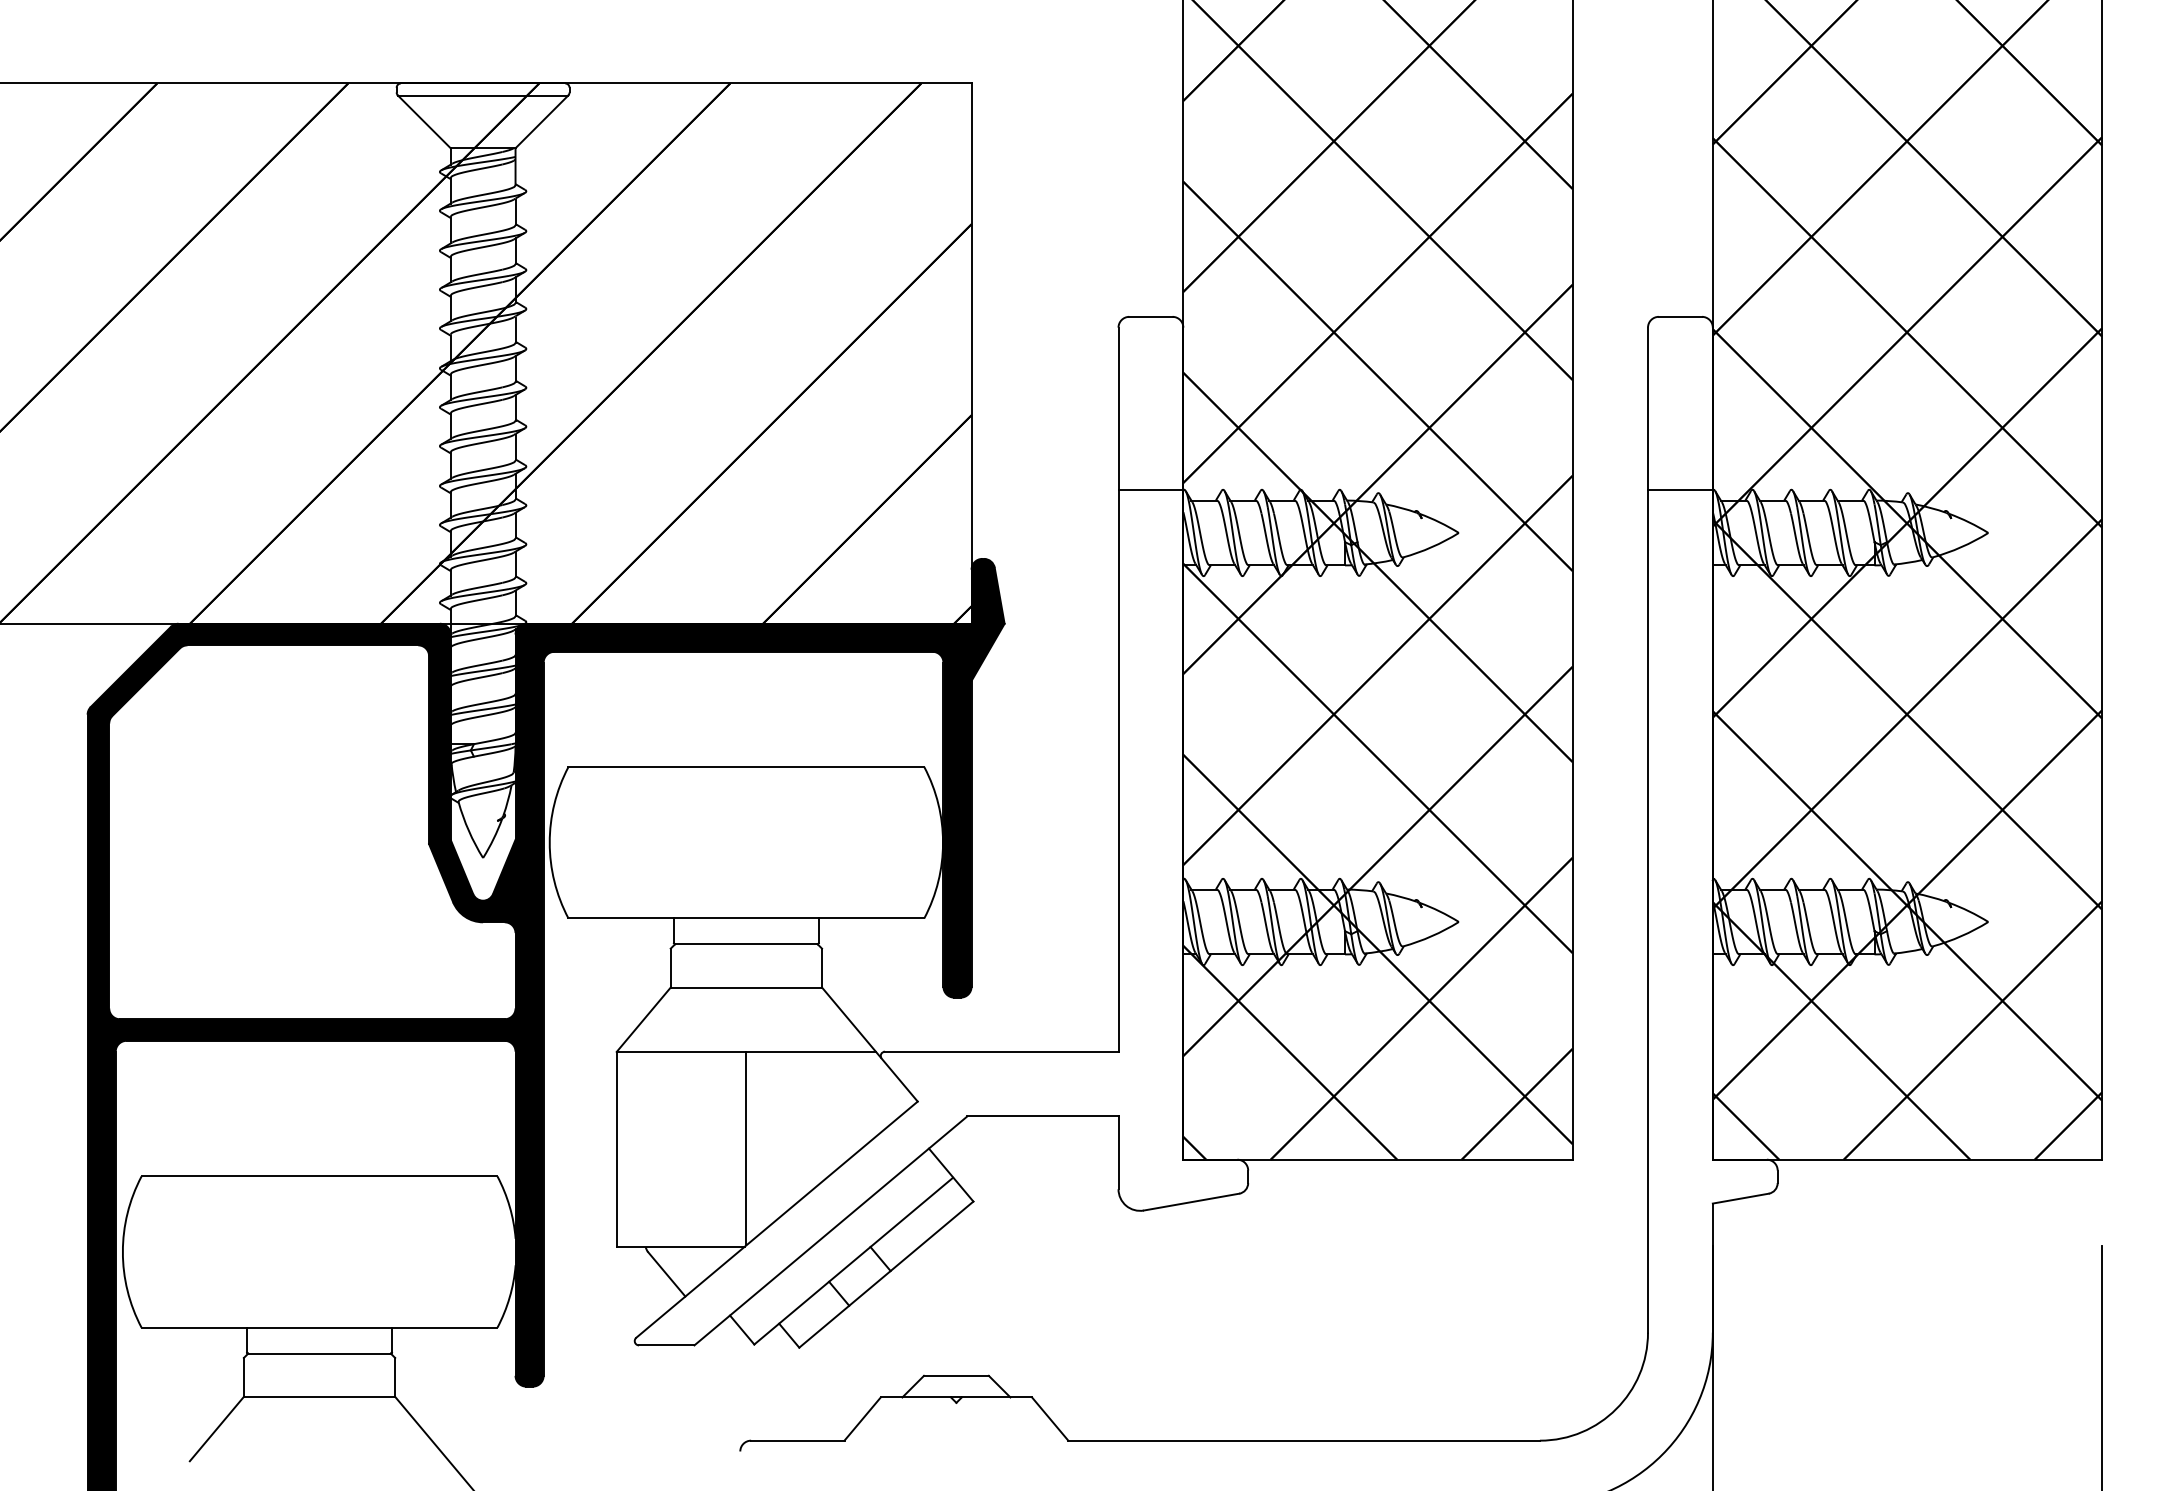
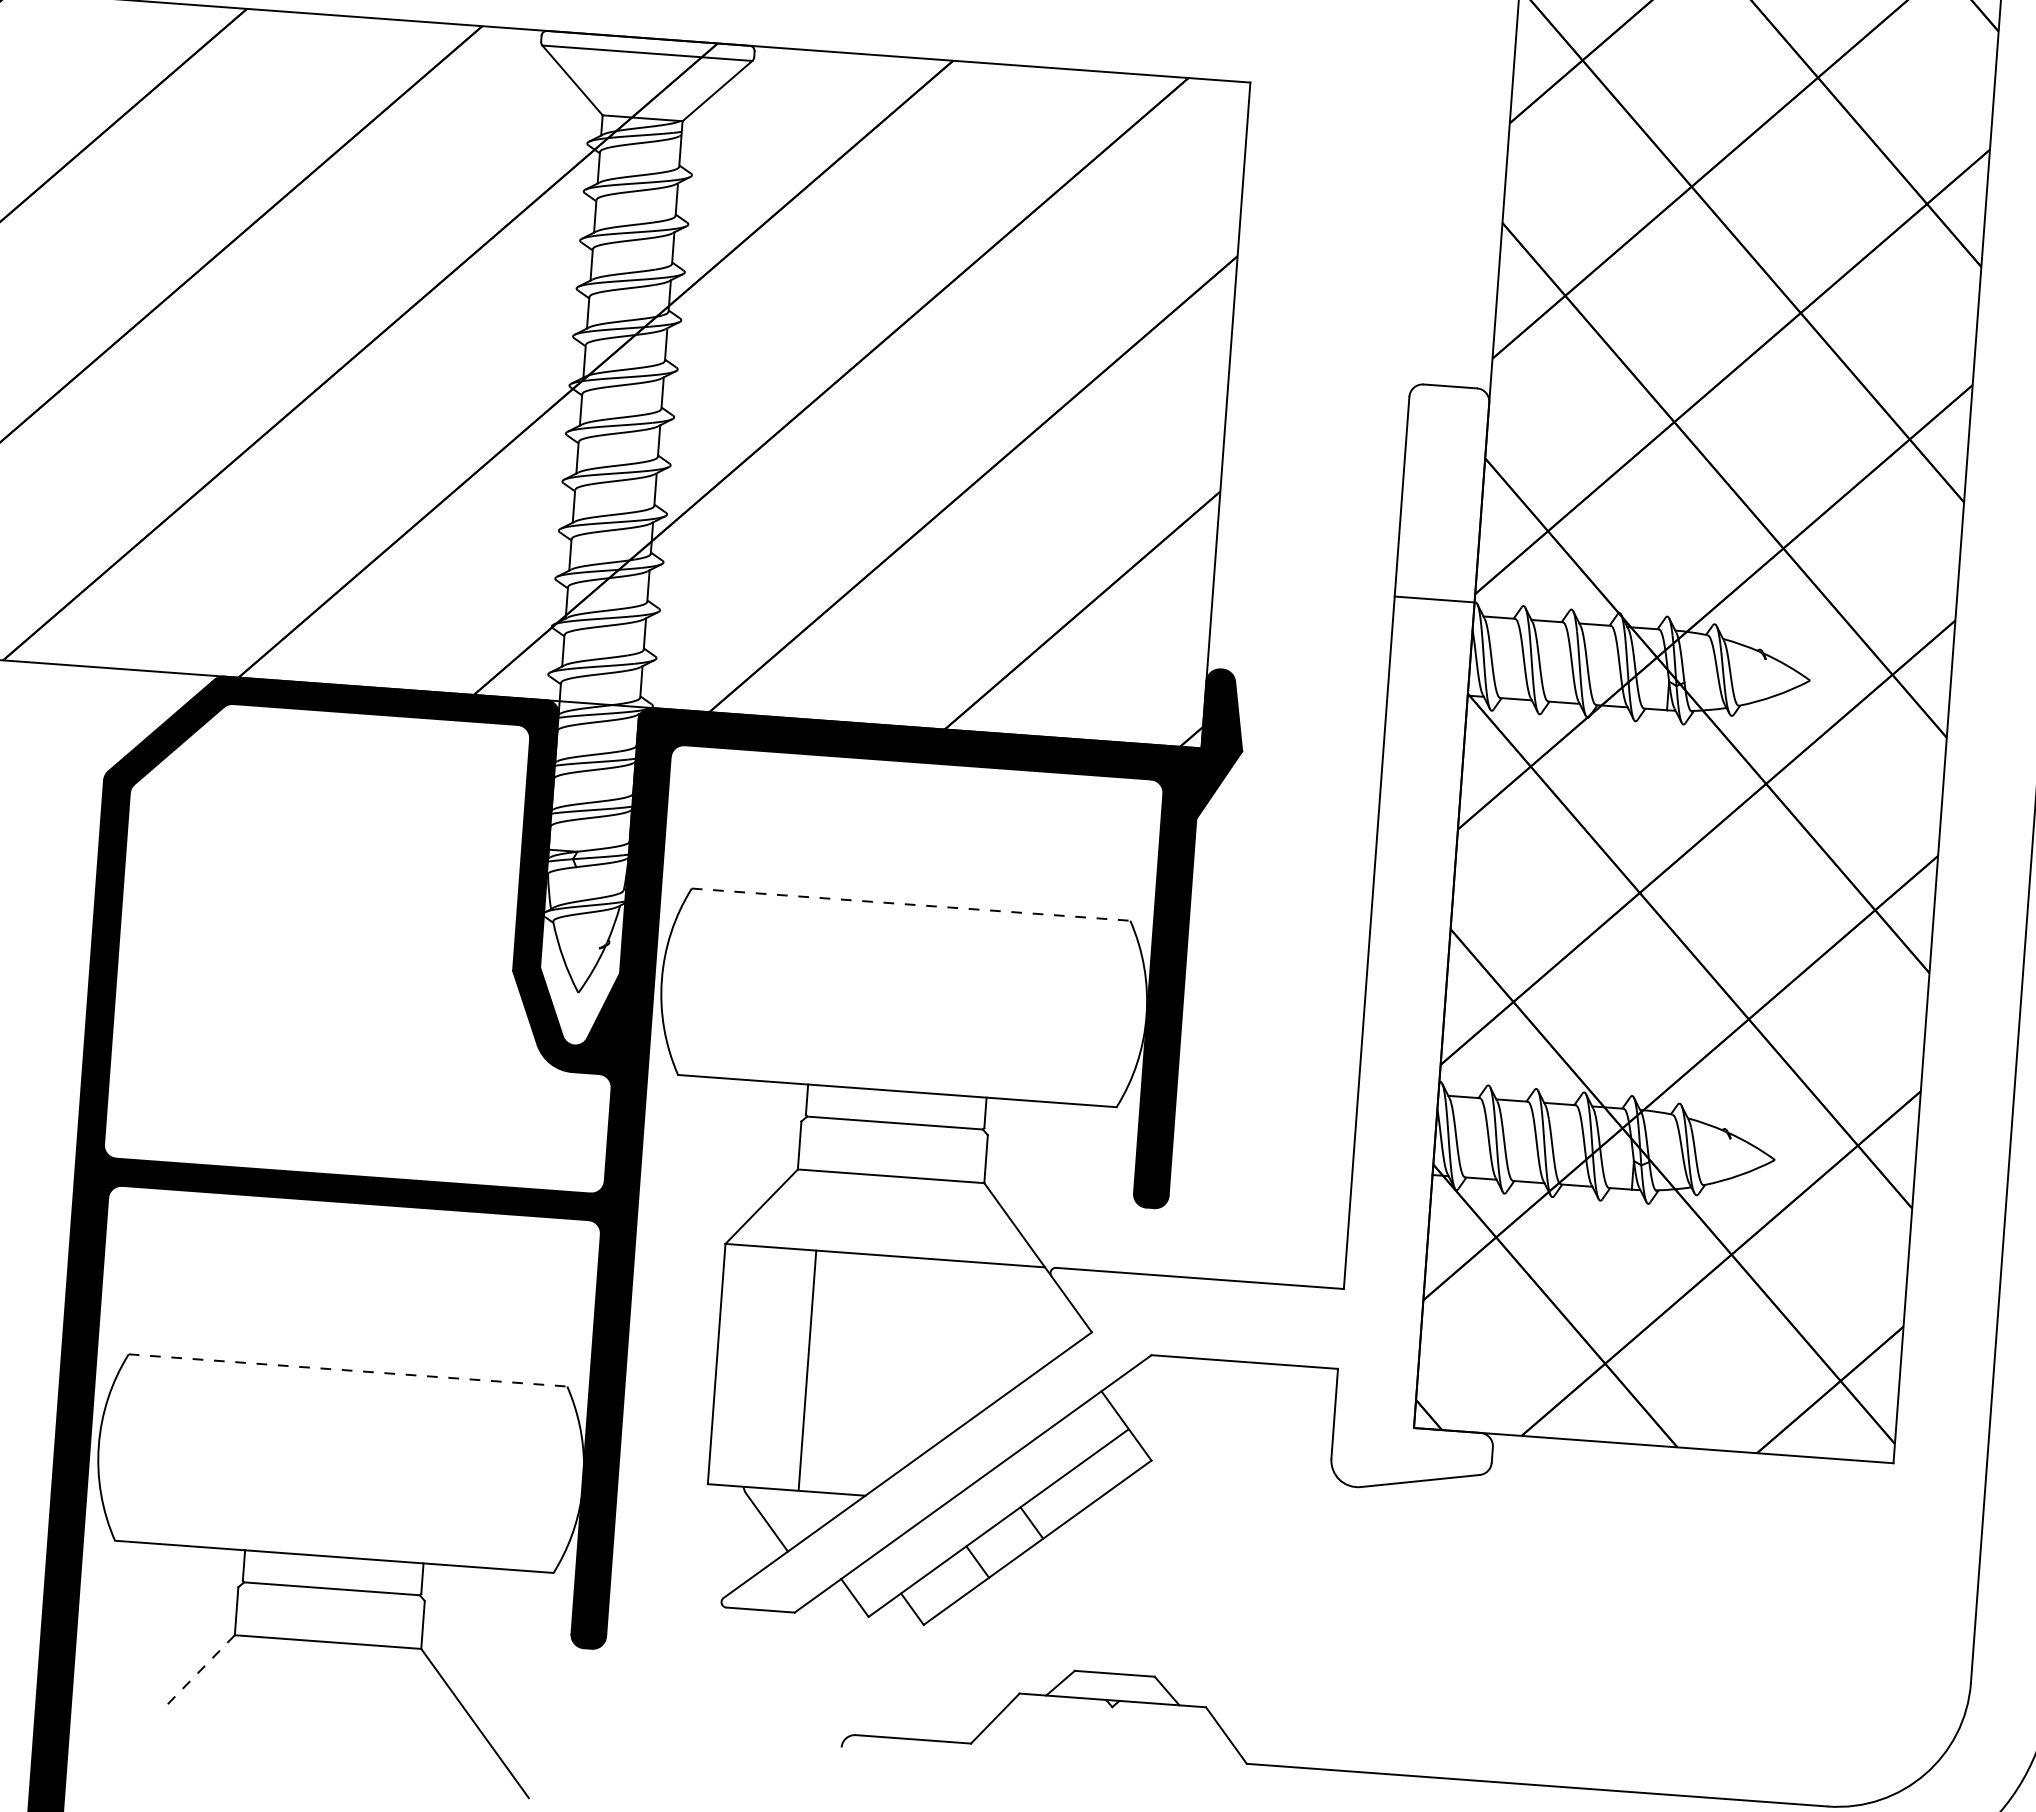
line: (746, 767) -> (911, 905), solid -> dashed
line: (746, 1148) -> (807, 1369), moved
line: (319, 1176) -> (347, 1370), solid -> dashed
line: (216, 1429) -> (198, 1672), solid -> dashed

